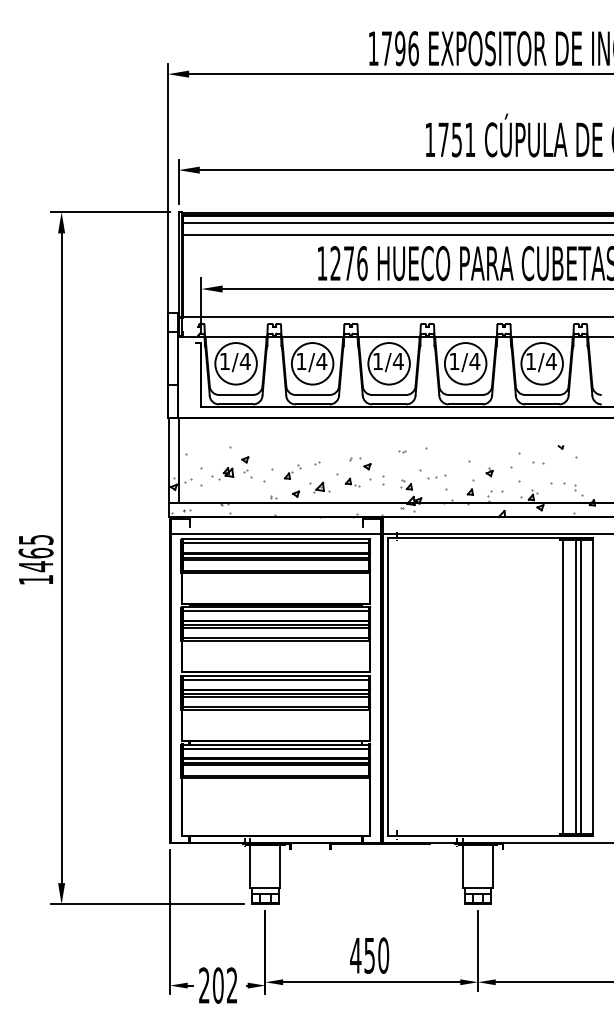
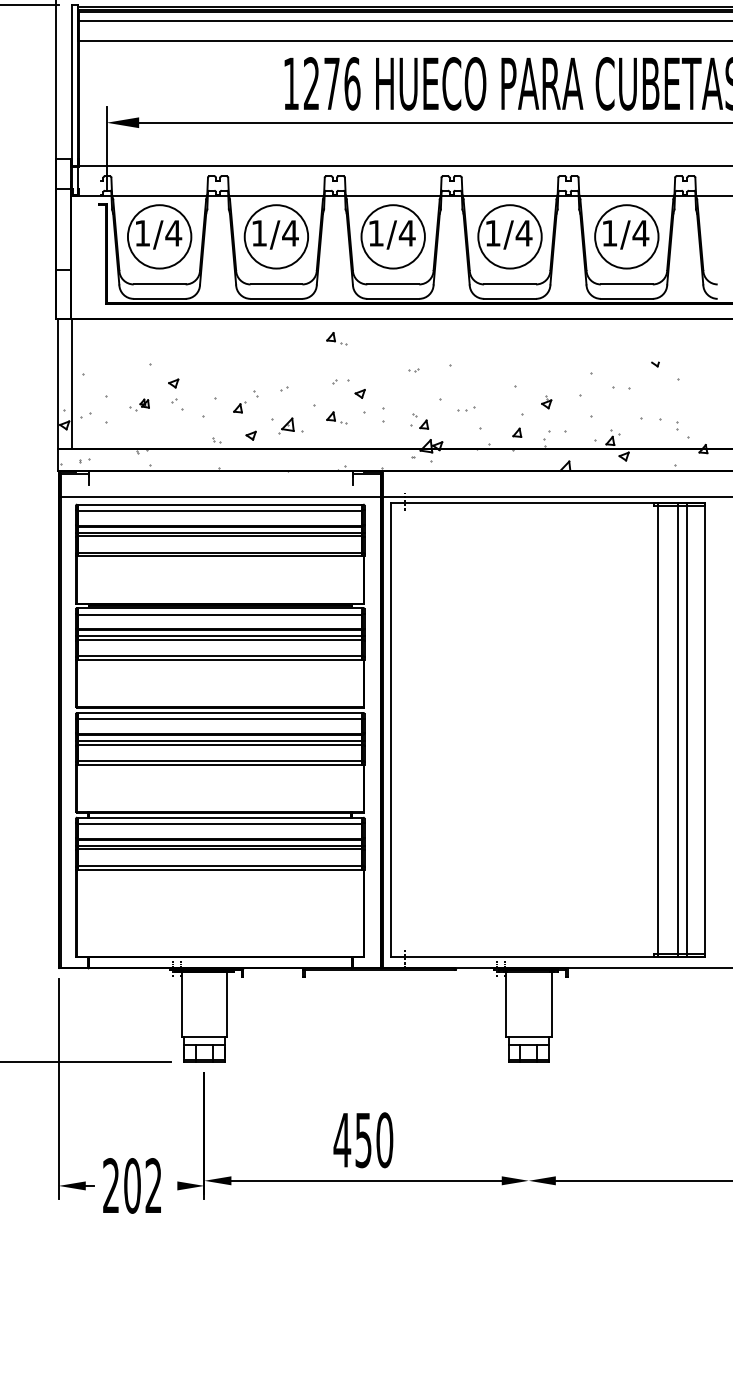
part: (352, 430) -> (337, 338), added
part: (222, 473) -> (138, 404), size x0.6
part: (436, 476) -> (465, 408), size x0.6
line: (477, 951) -> (528, 1133), removed

